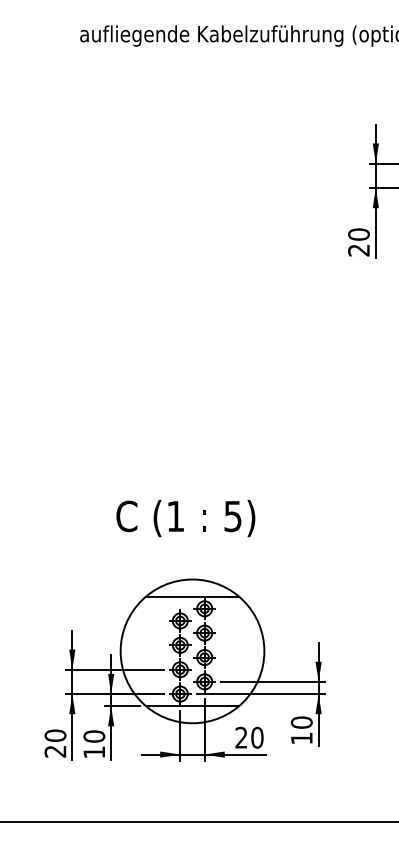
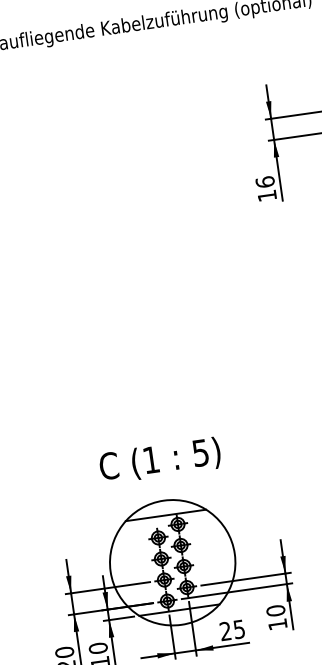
text: (358, 242) -> (265, 189), 20 -> 16
text: (185, 518) -> (159, 460), moved
text: (257, 737) -> (239, 629), 20 -> 25

